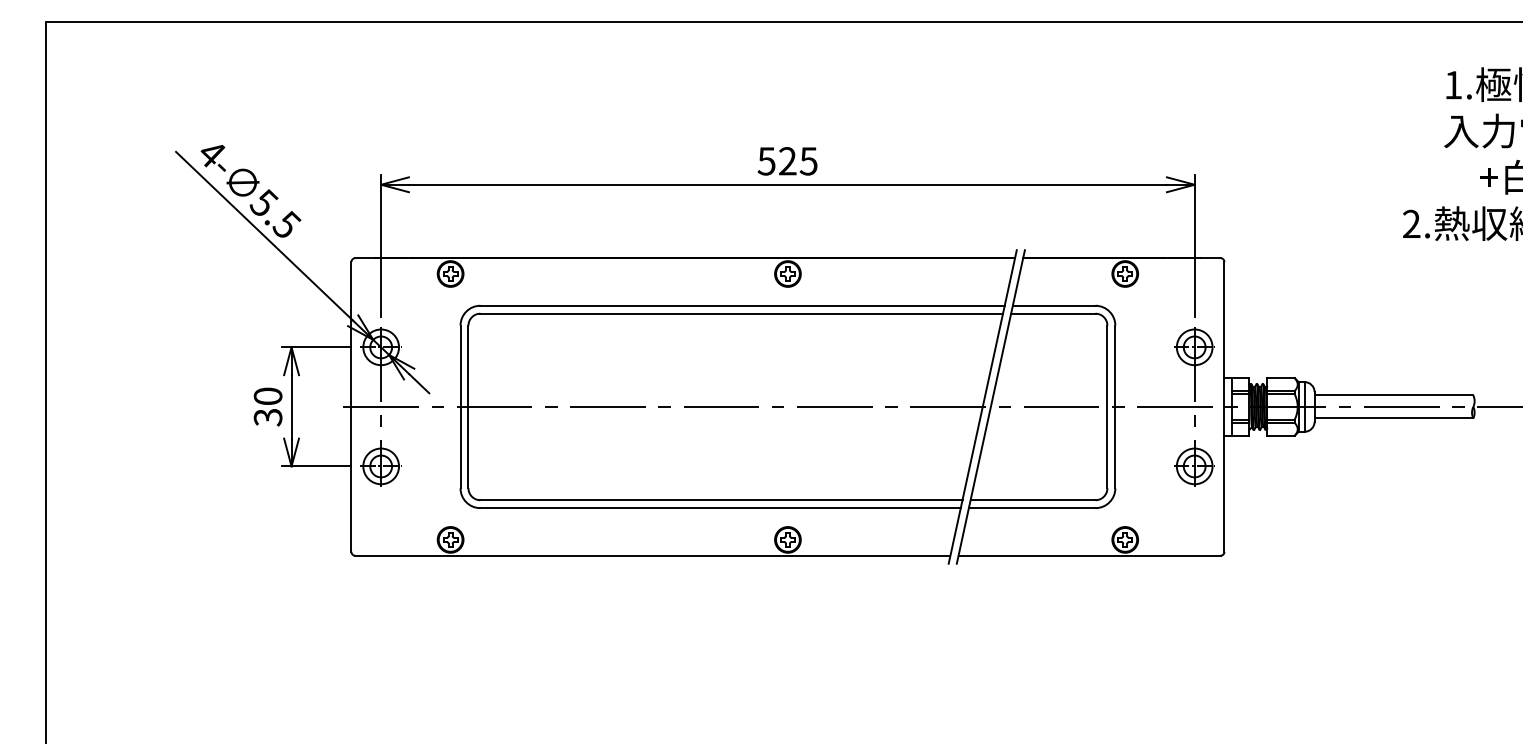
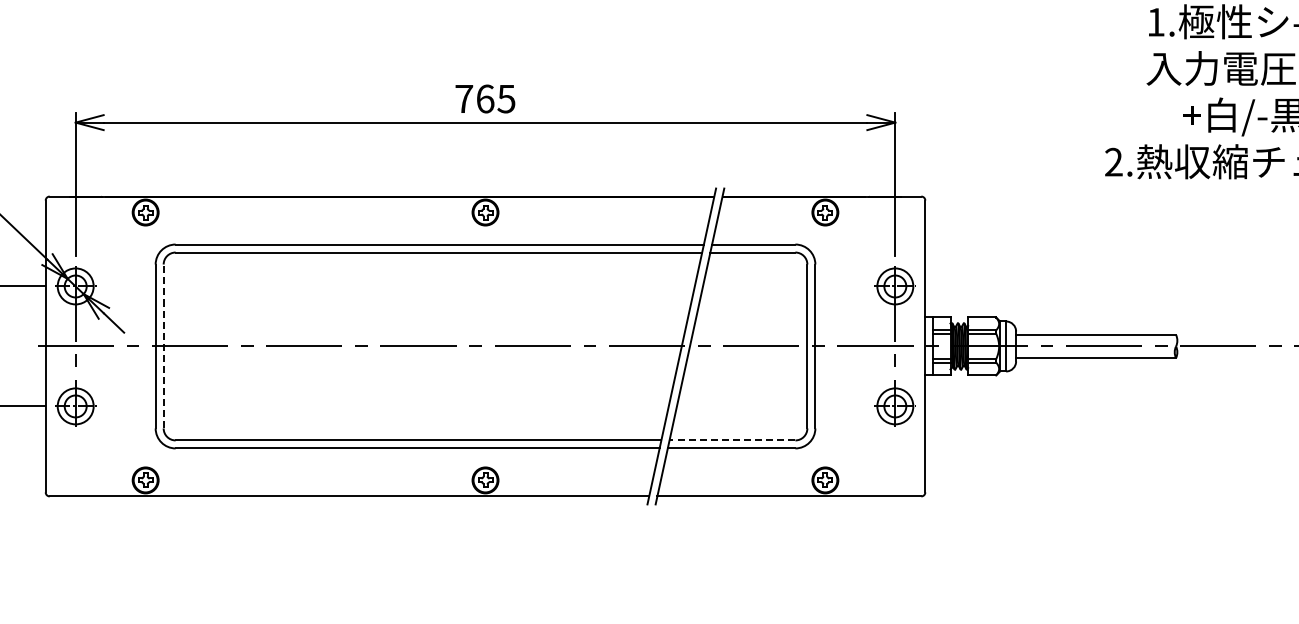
text: (776, 161) -> (473, 99), 525 -> 765
line: (468, 406) -> (163, 346), solid -> dashed
line: (1032, 500) -> (731, 440), solid -> dashed

